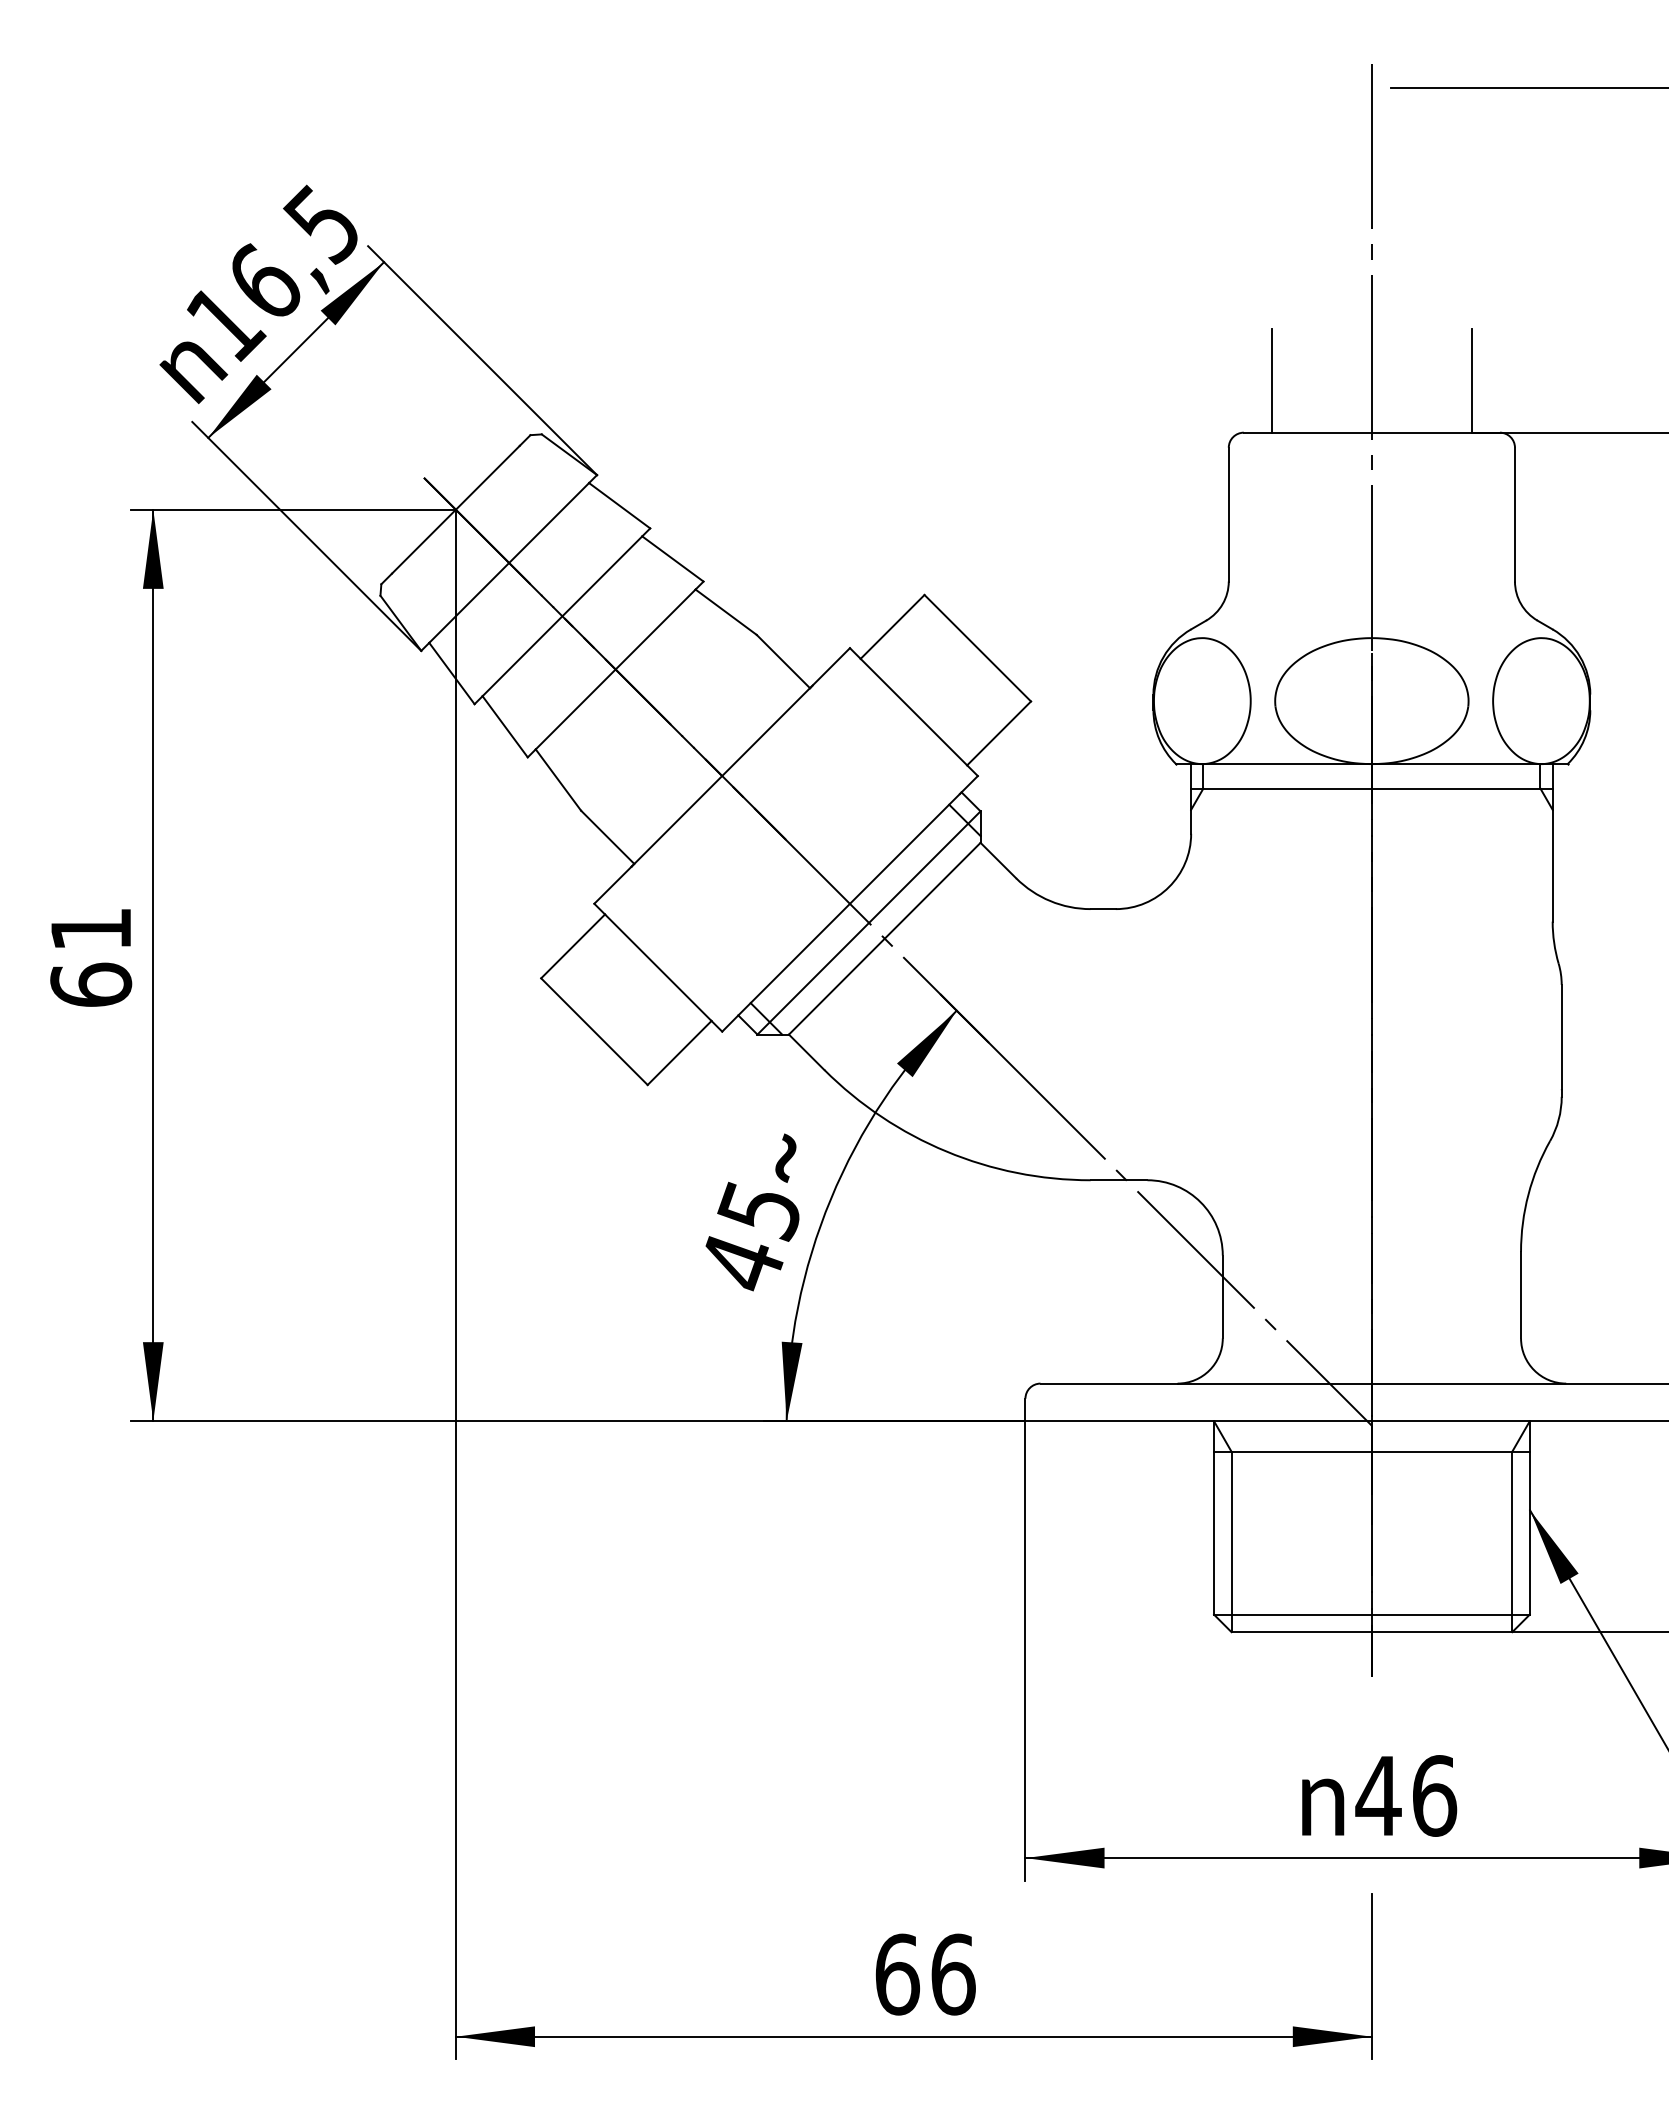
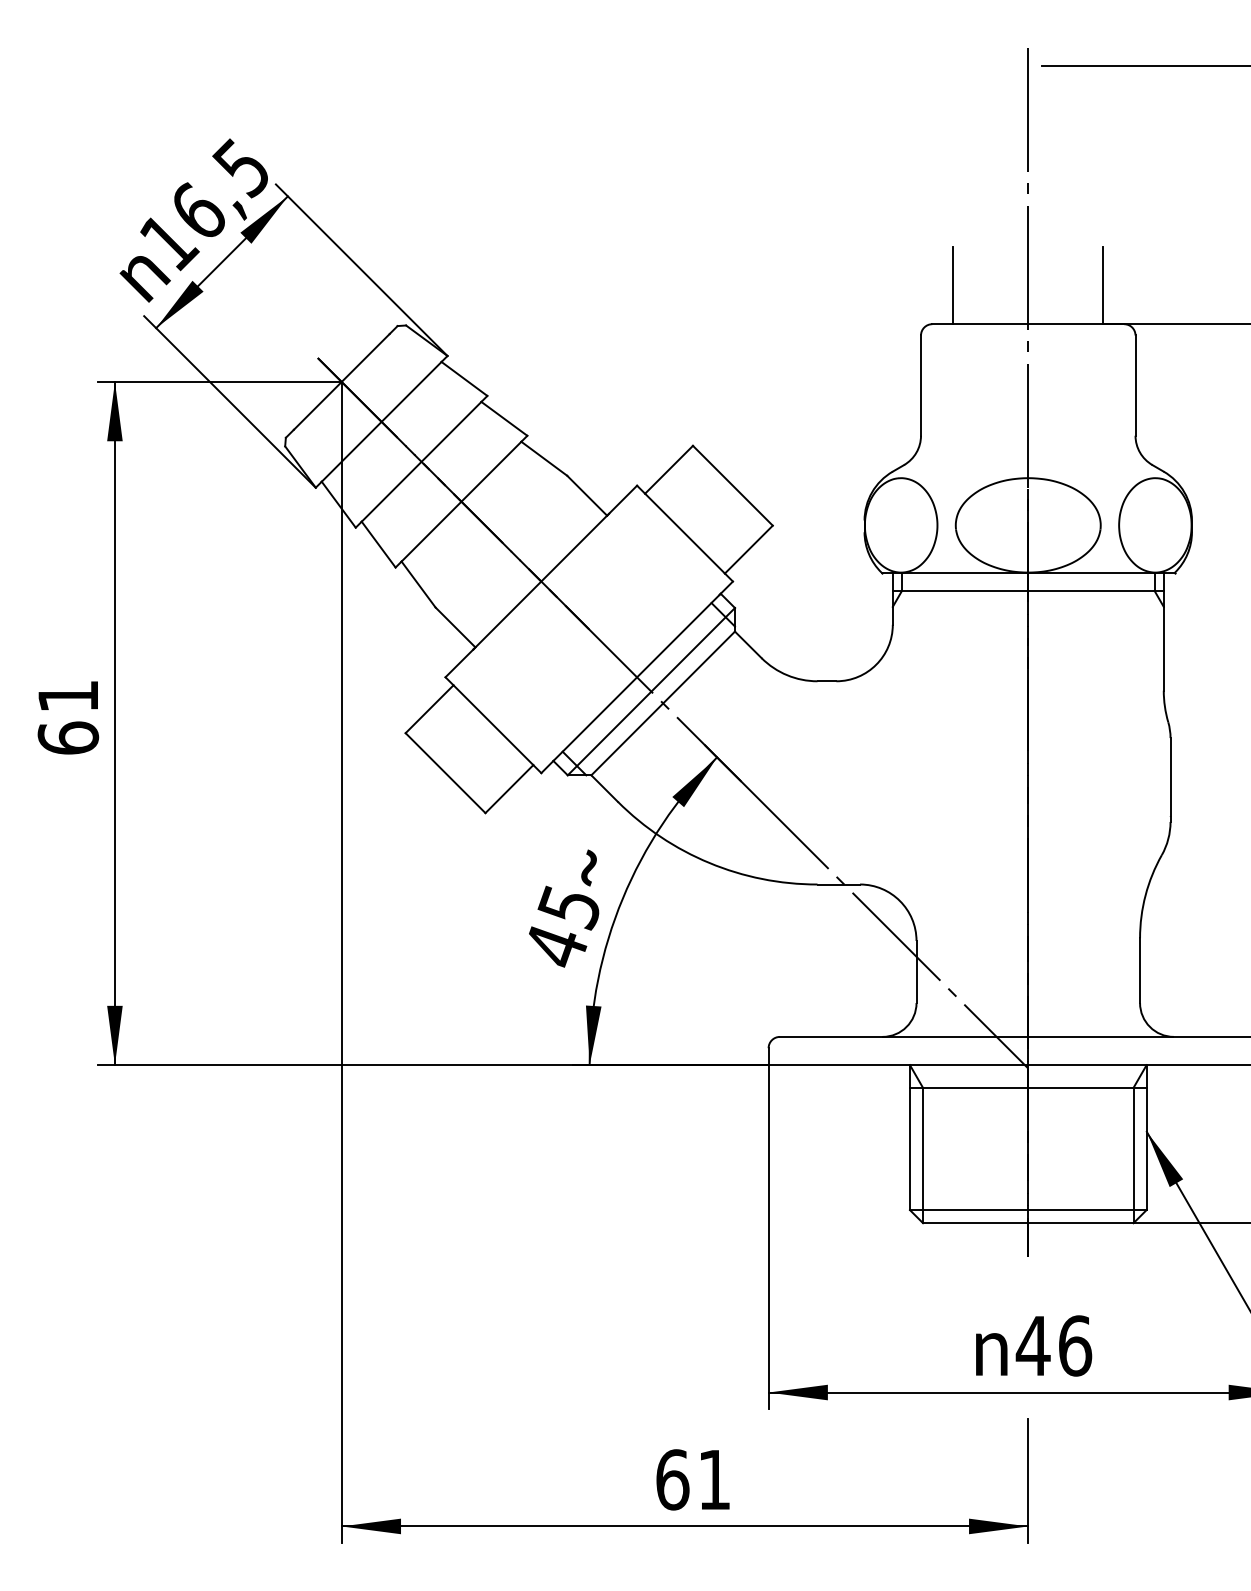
text: (953, 1974) -> (714, 1479), 66 -> 61

